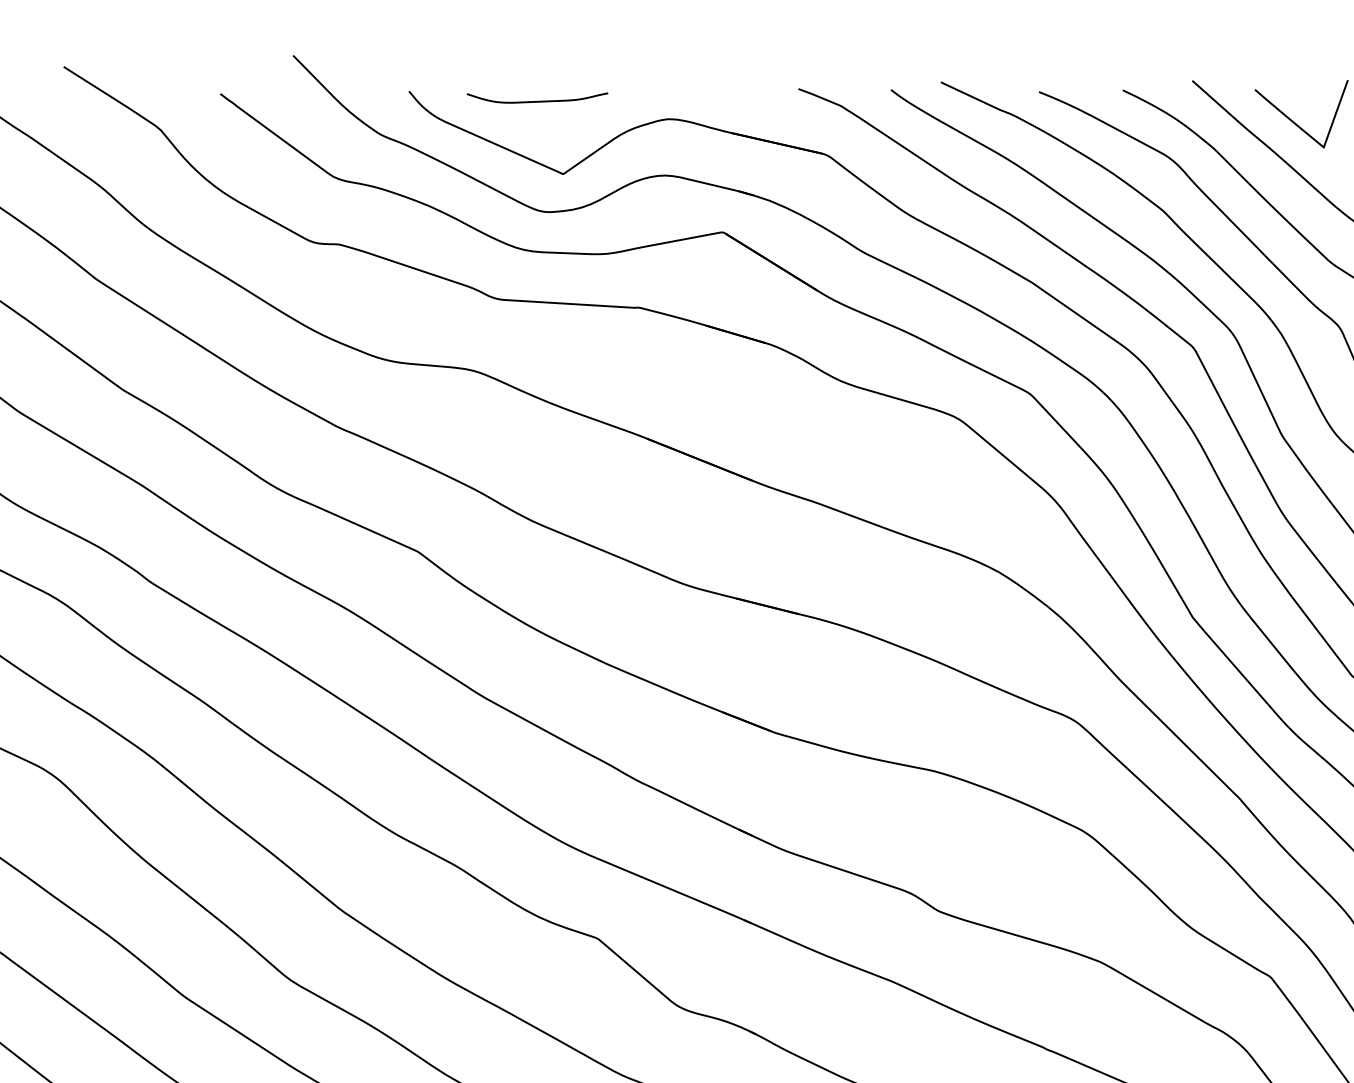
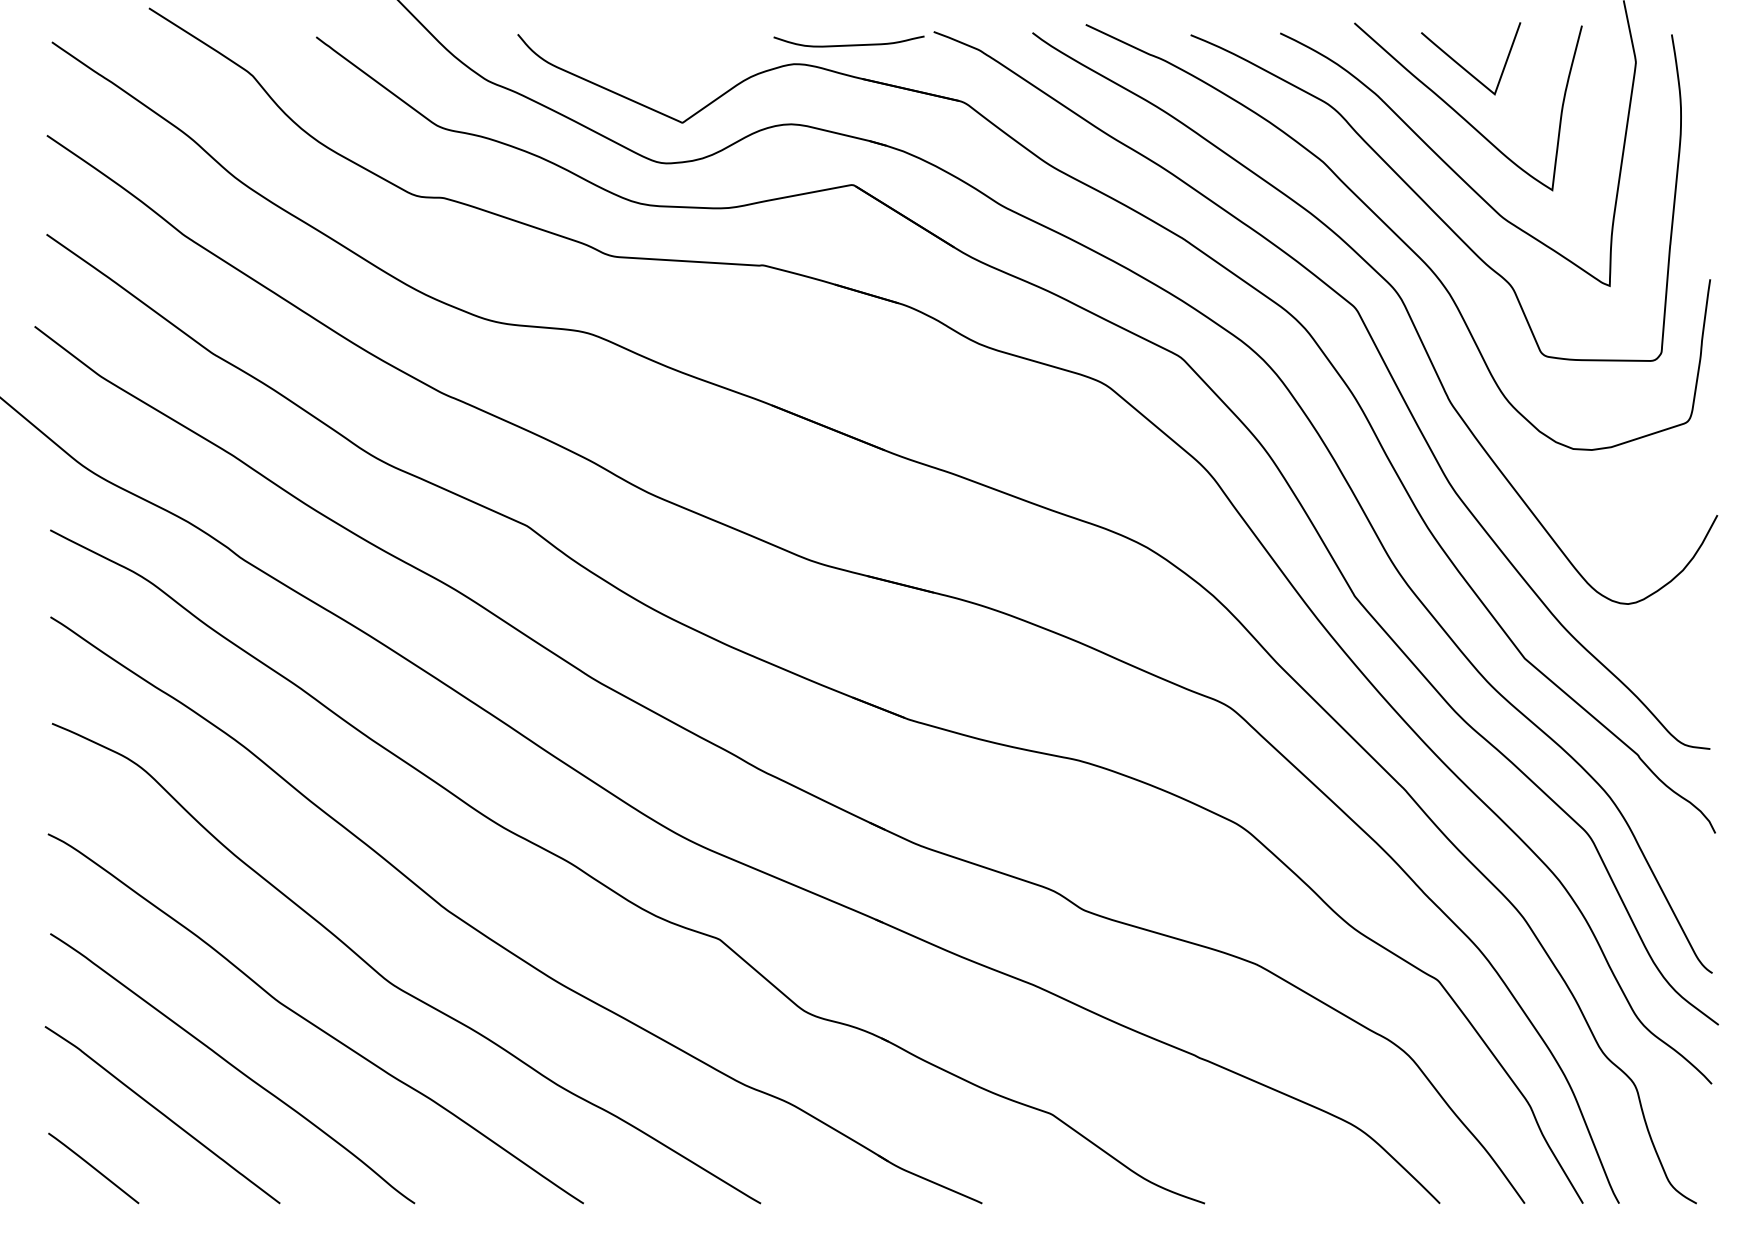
curve: (537, 100) -> (848, 44), moved

